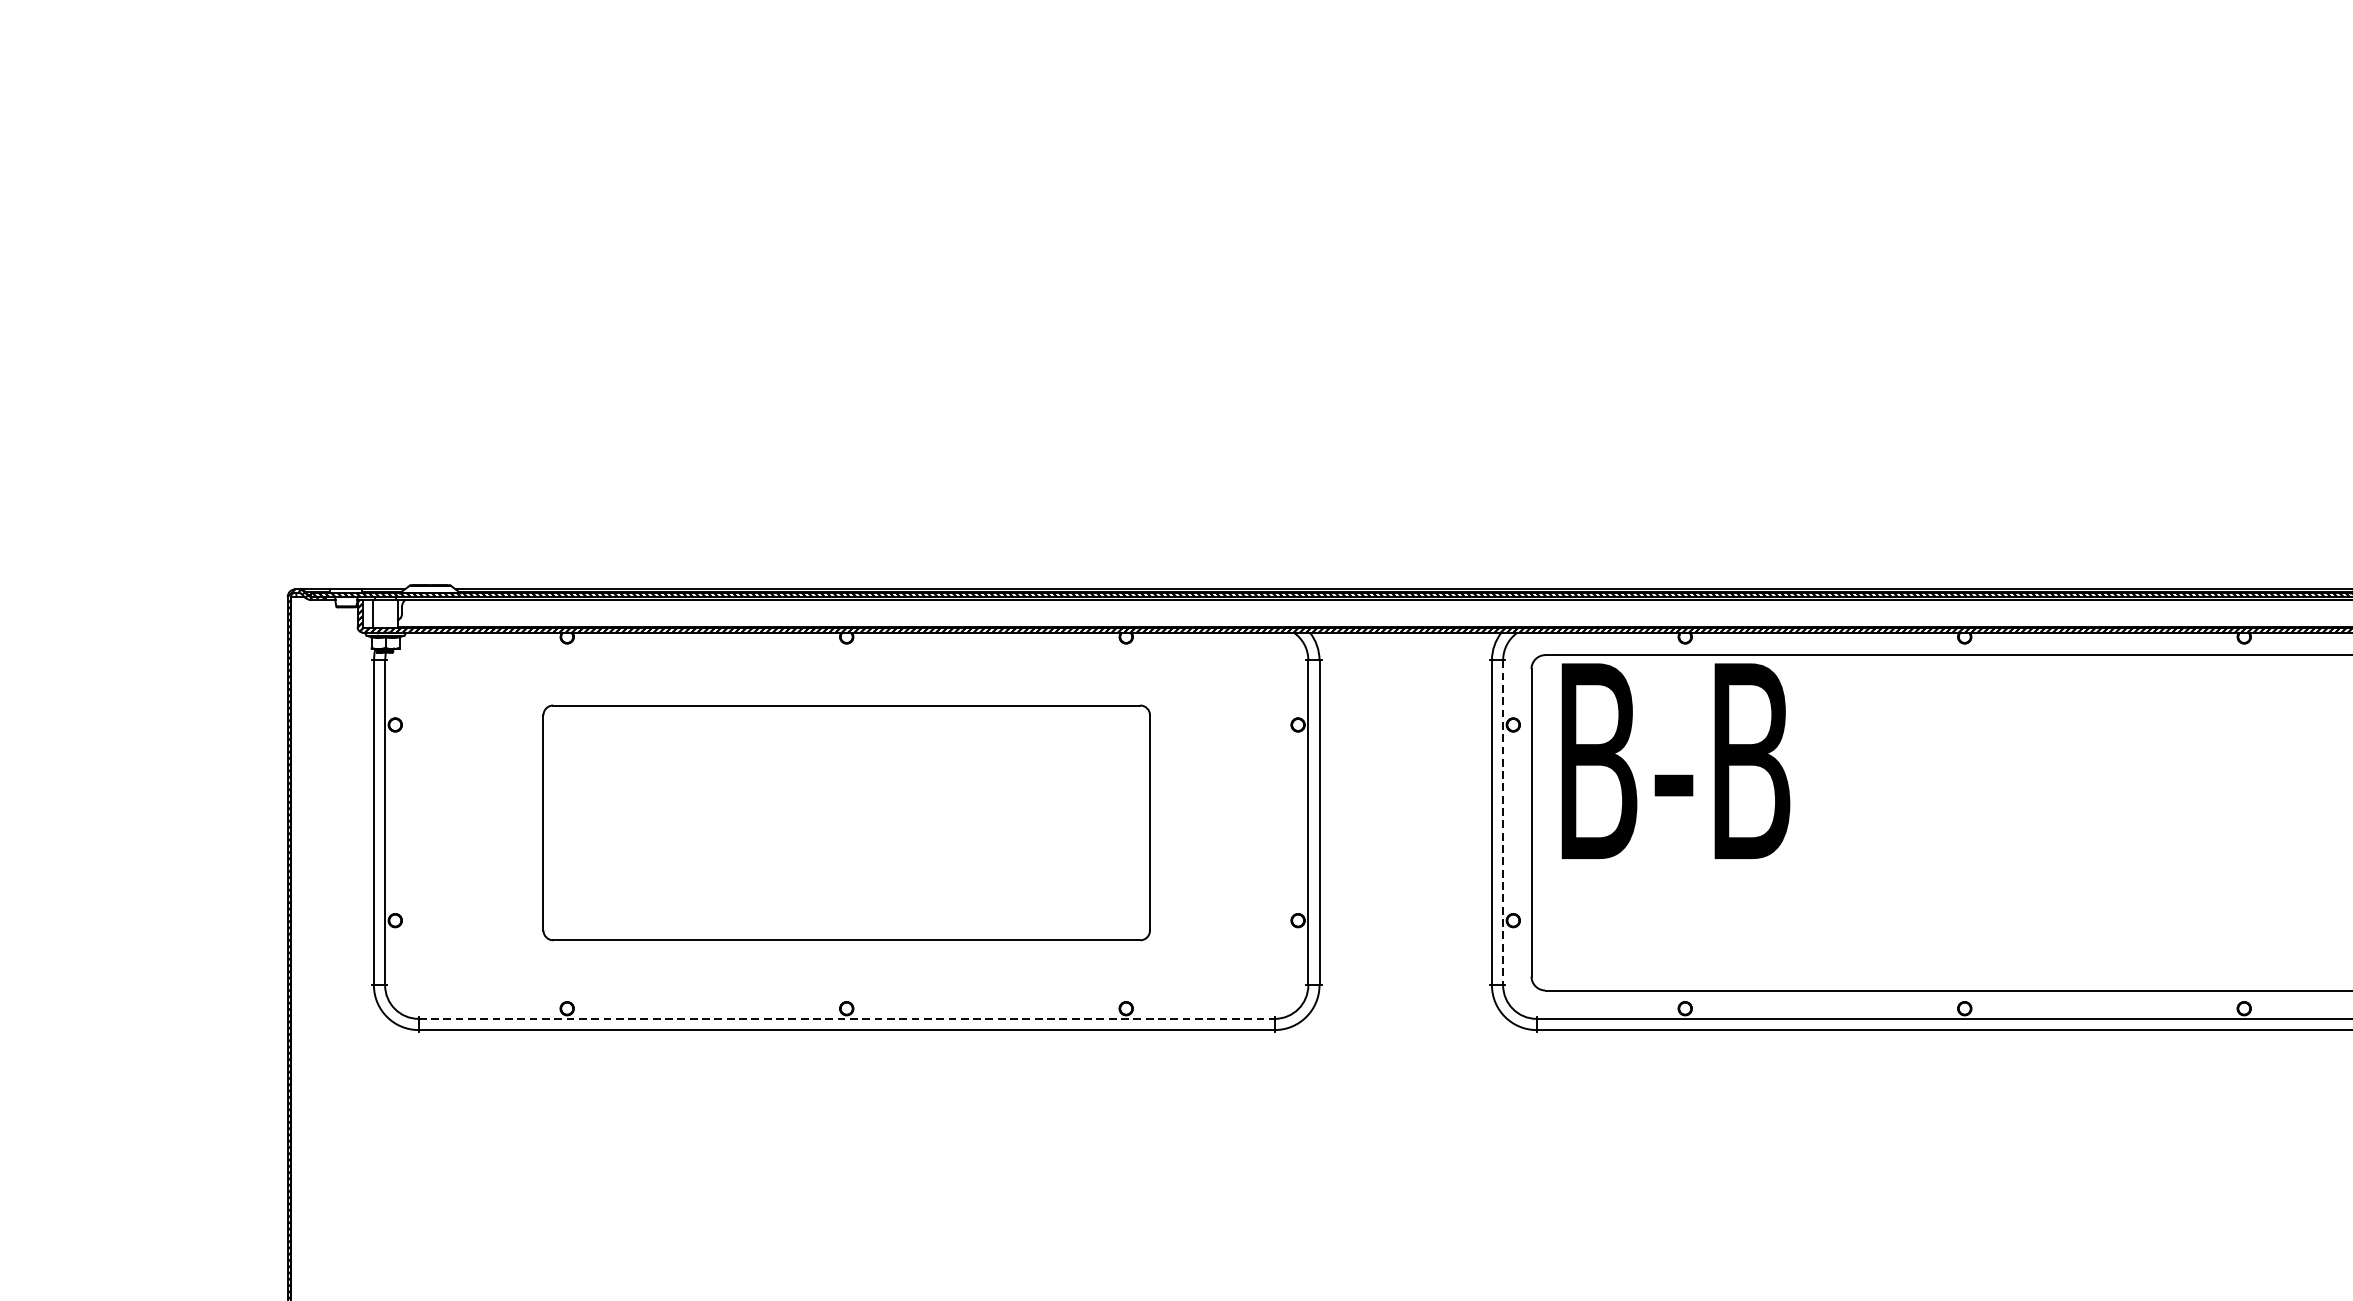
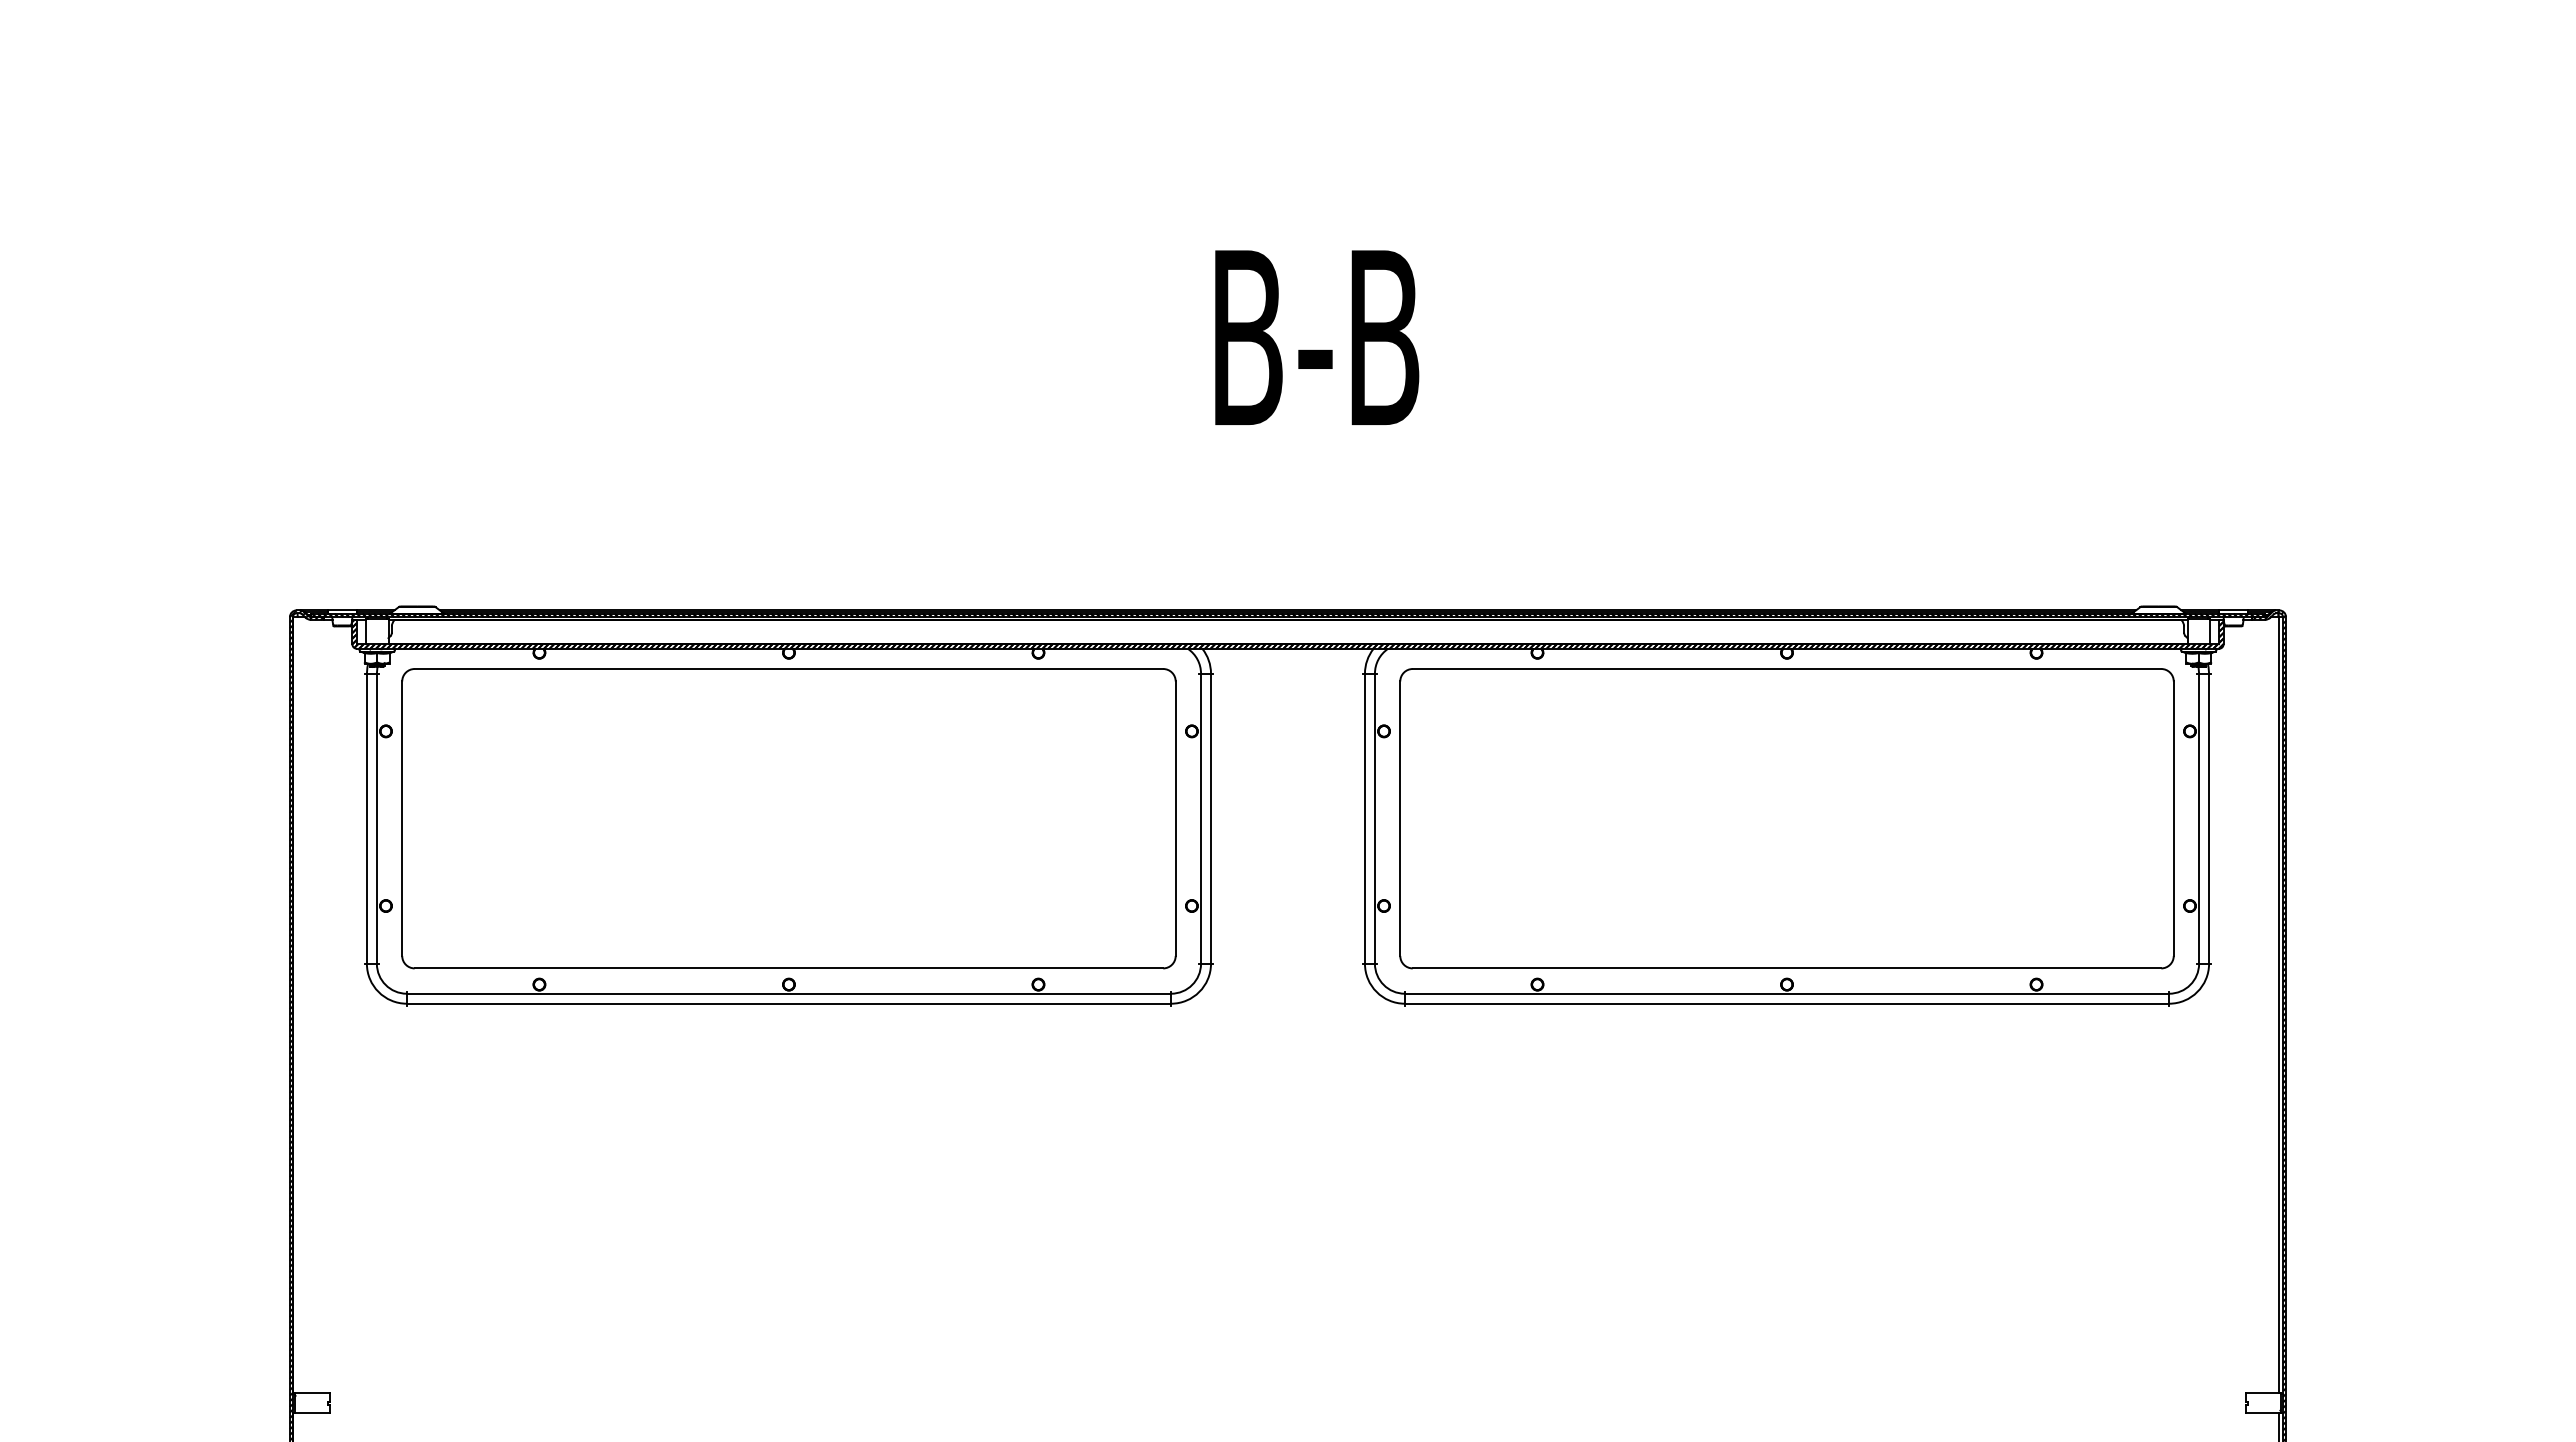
text: (1676, 760) -> (1317, 337), moved
part: (846, 822) -> (788, 818), size x1.43
line: (1502, 823) -> (1374, 819), dashed -> solid
line: (847, 1018) -> (789, 993), dashed -> solid

